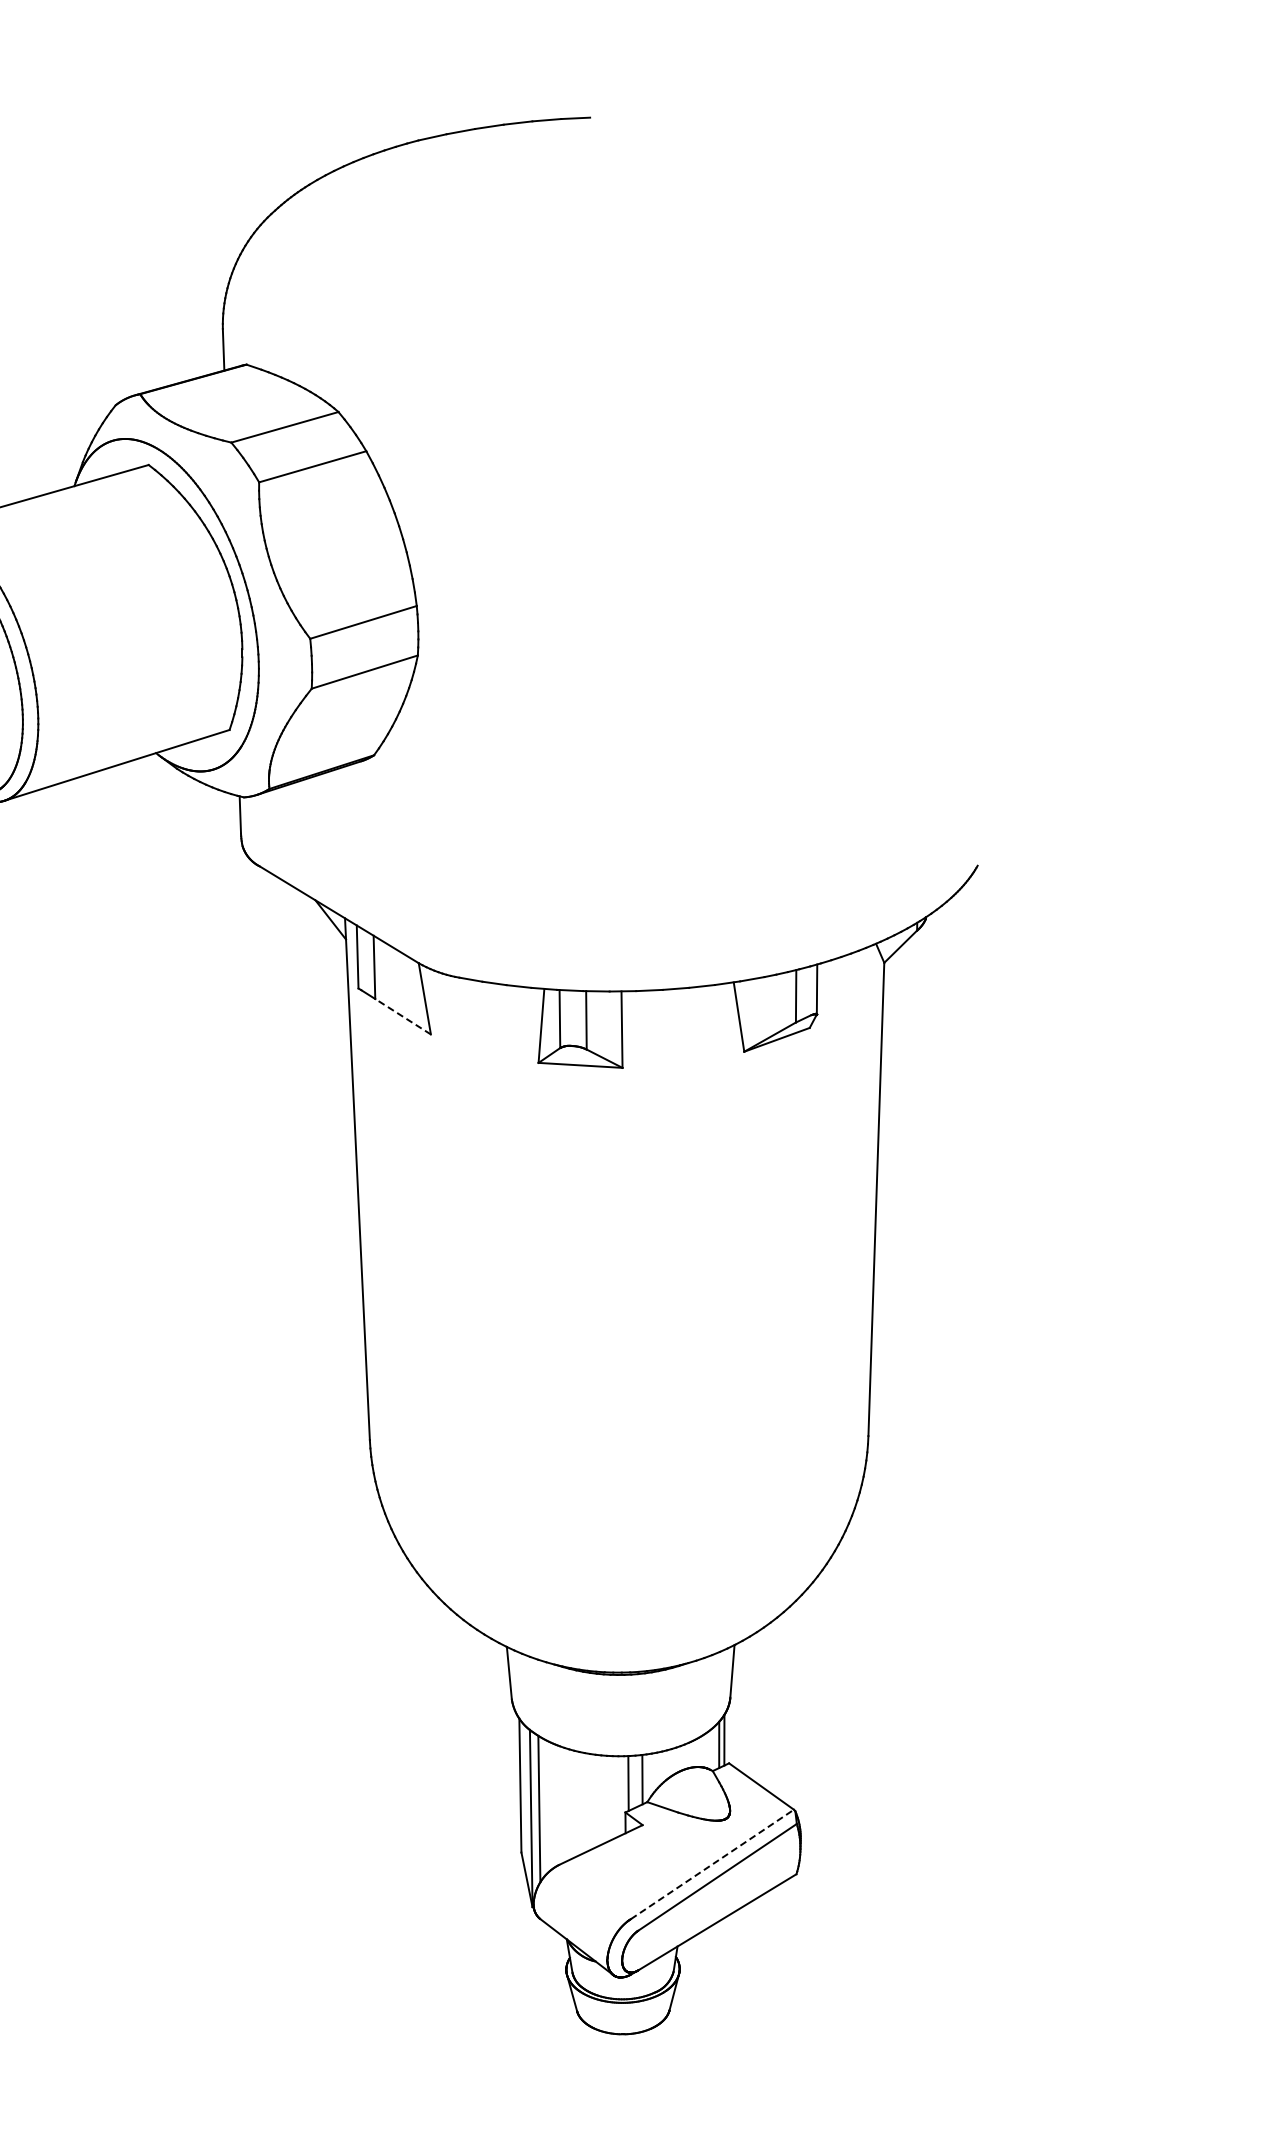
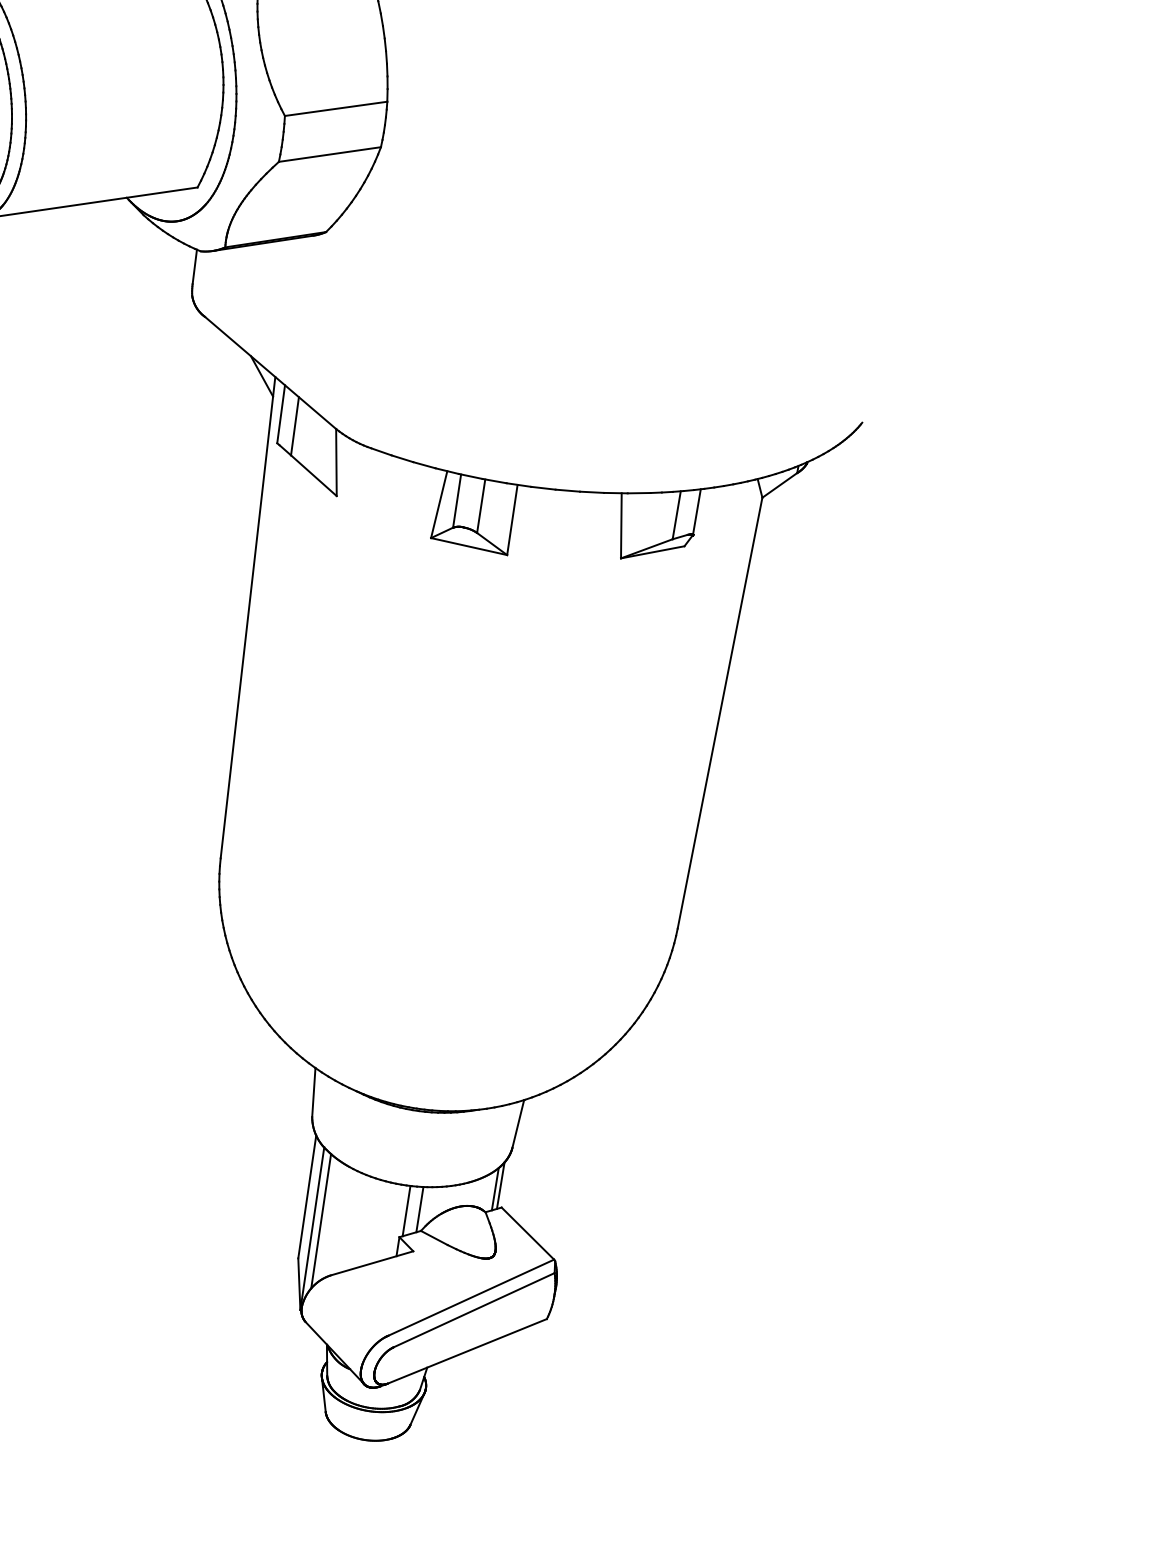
line: (403, 1016) -> (314, 475), dashed -> solid
line: (712, 1864) -> (471, 1297), dashed -> solid

